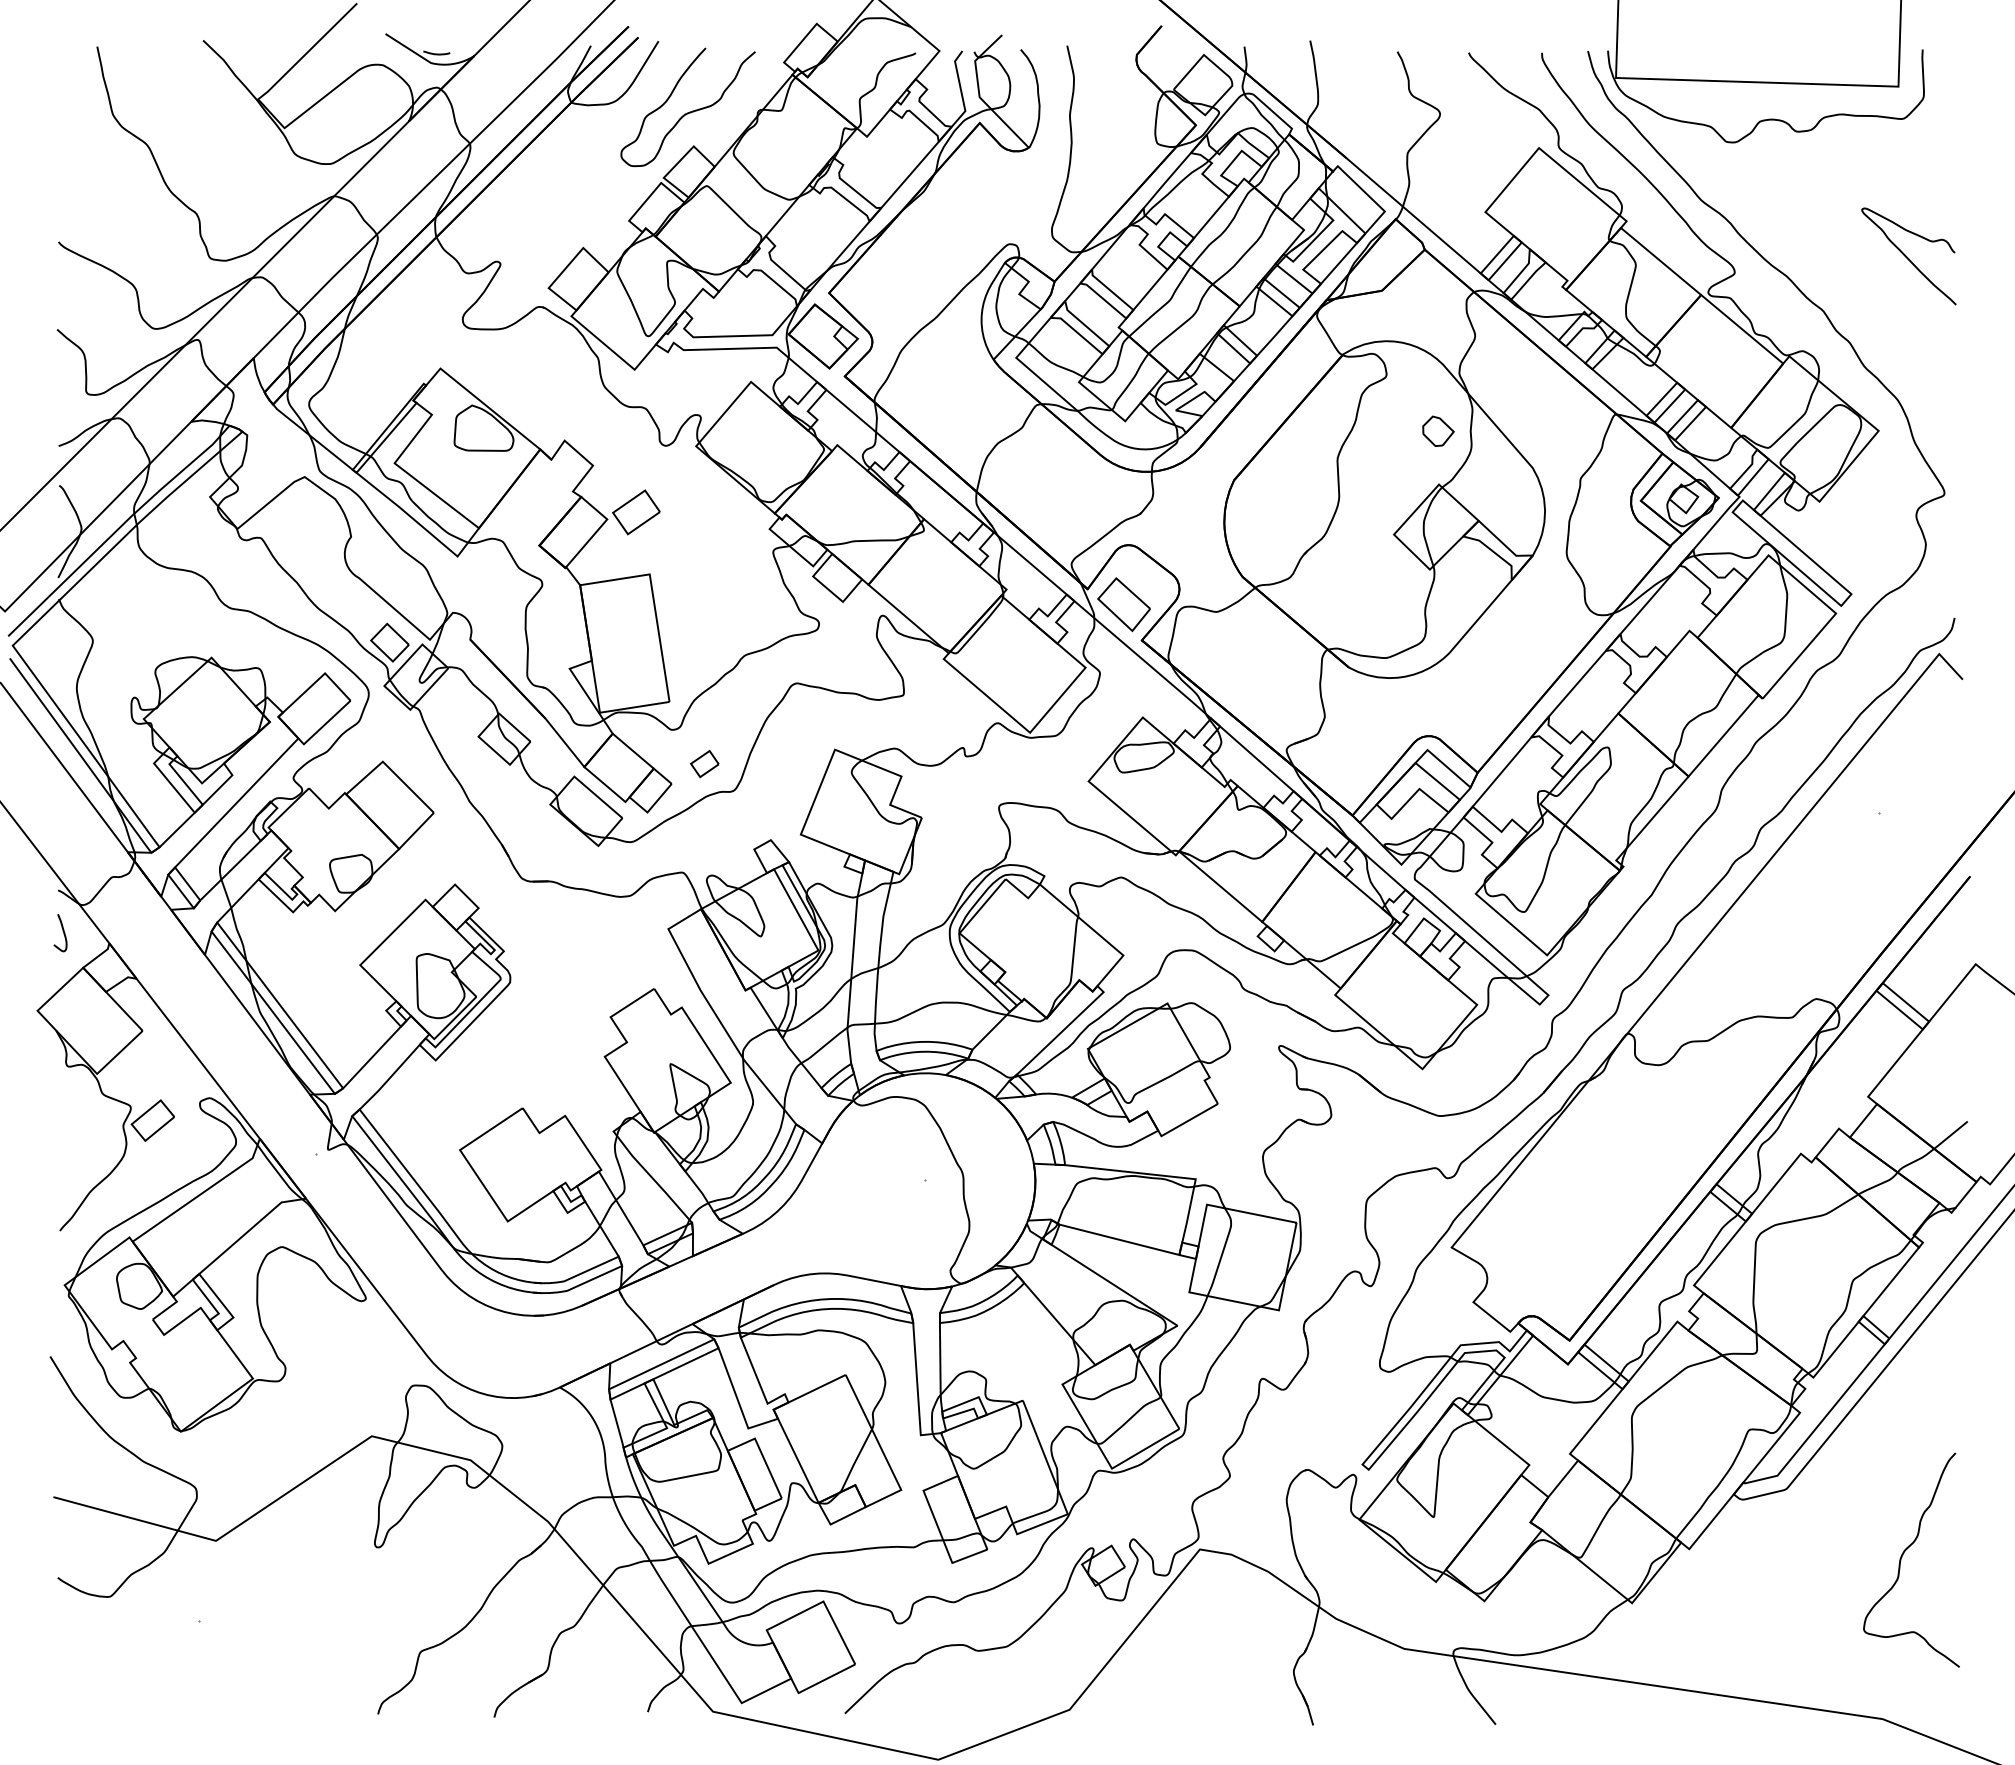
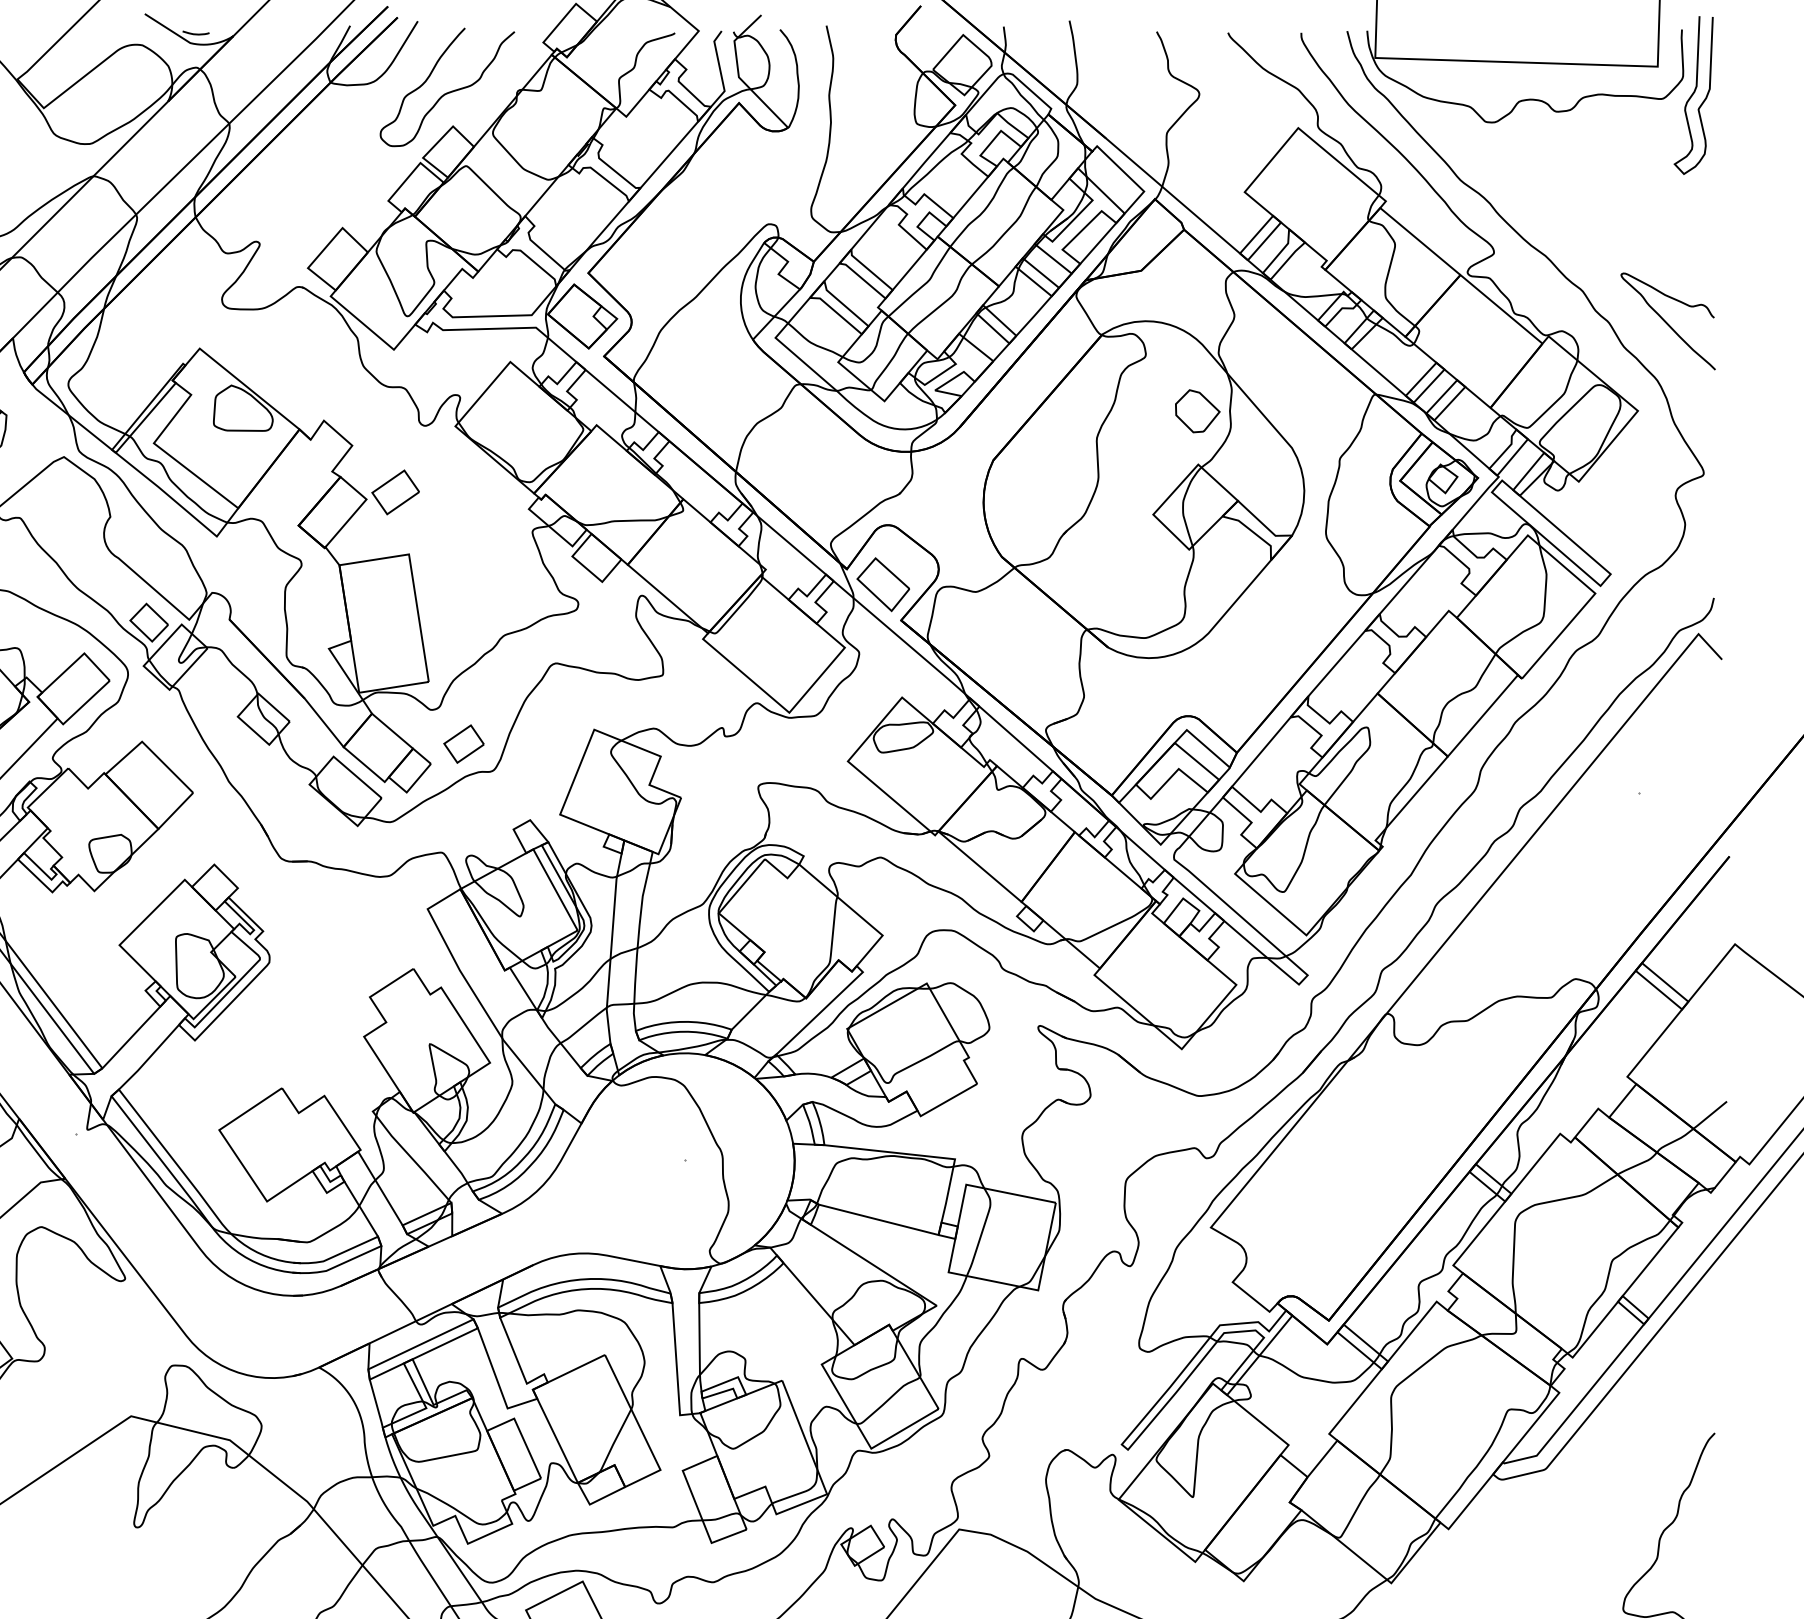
curve: (1934, 114) -> (1693, 94), added
curve: (1907, 256) -> (1666, 321), moved
part: (1438, 431) -> (1197, 411), size x1.43
part: (704, 763) -> (463, 743), size x1.43

